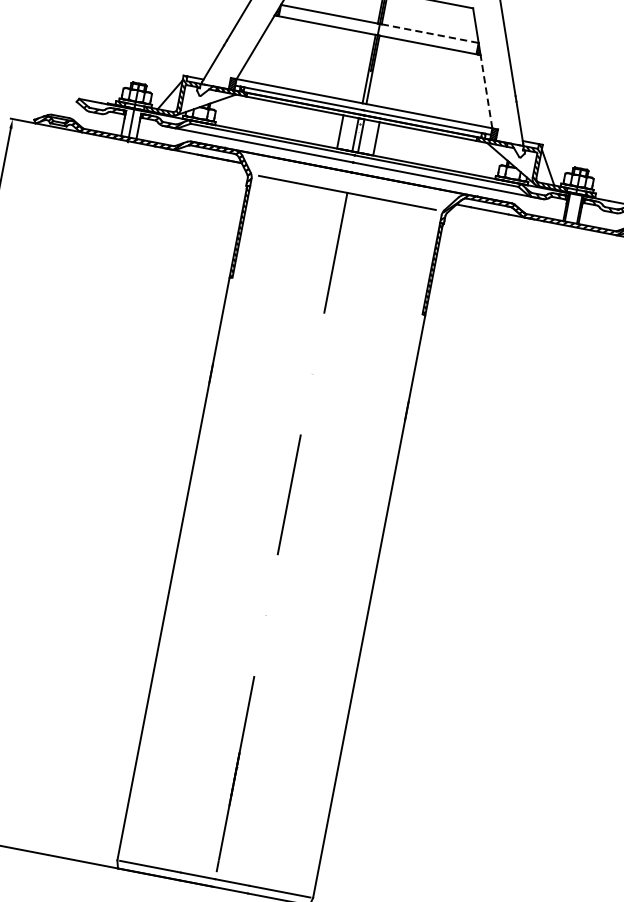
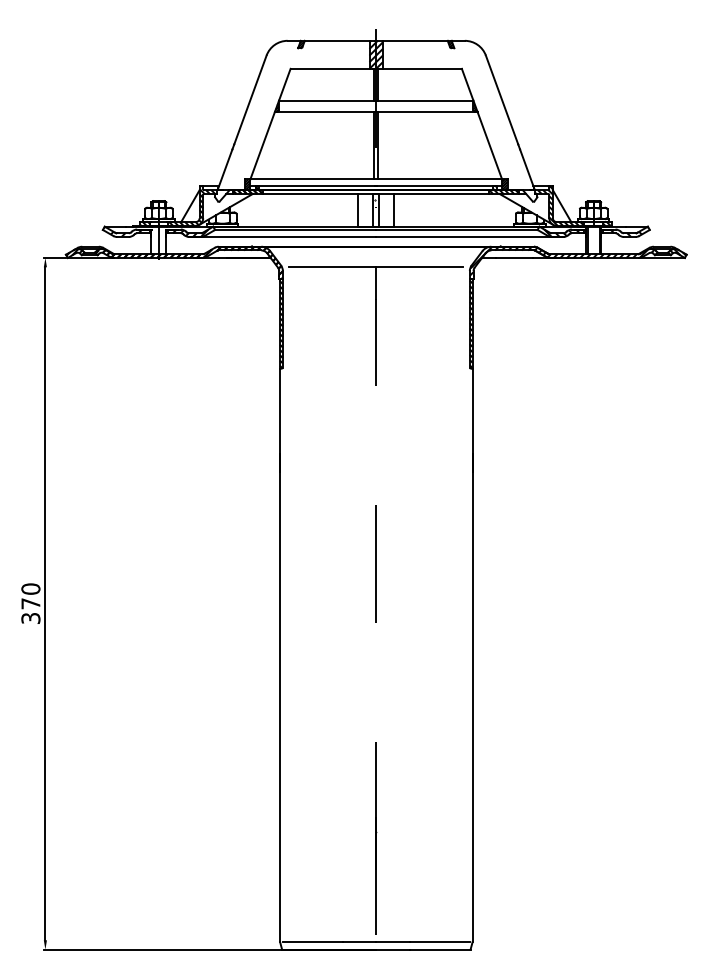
line: (429, 33) -> (425, 100), dashed -> solid
line: (486, 91) -> (489, 145), dashed -> solid

